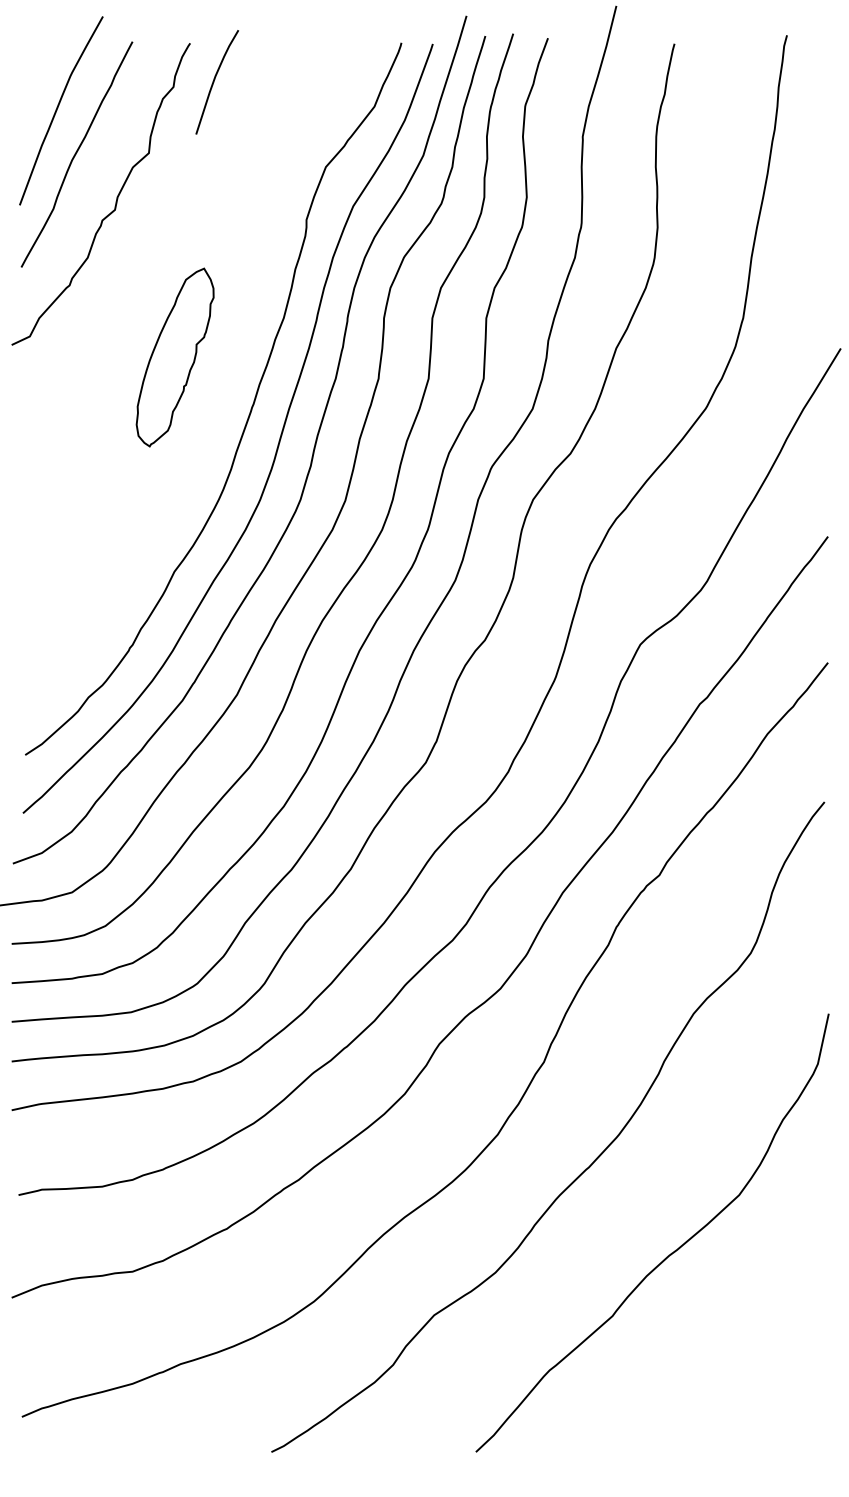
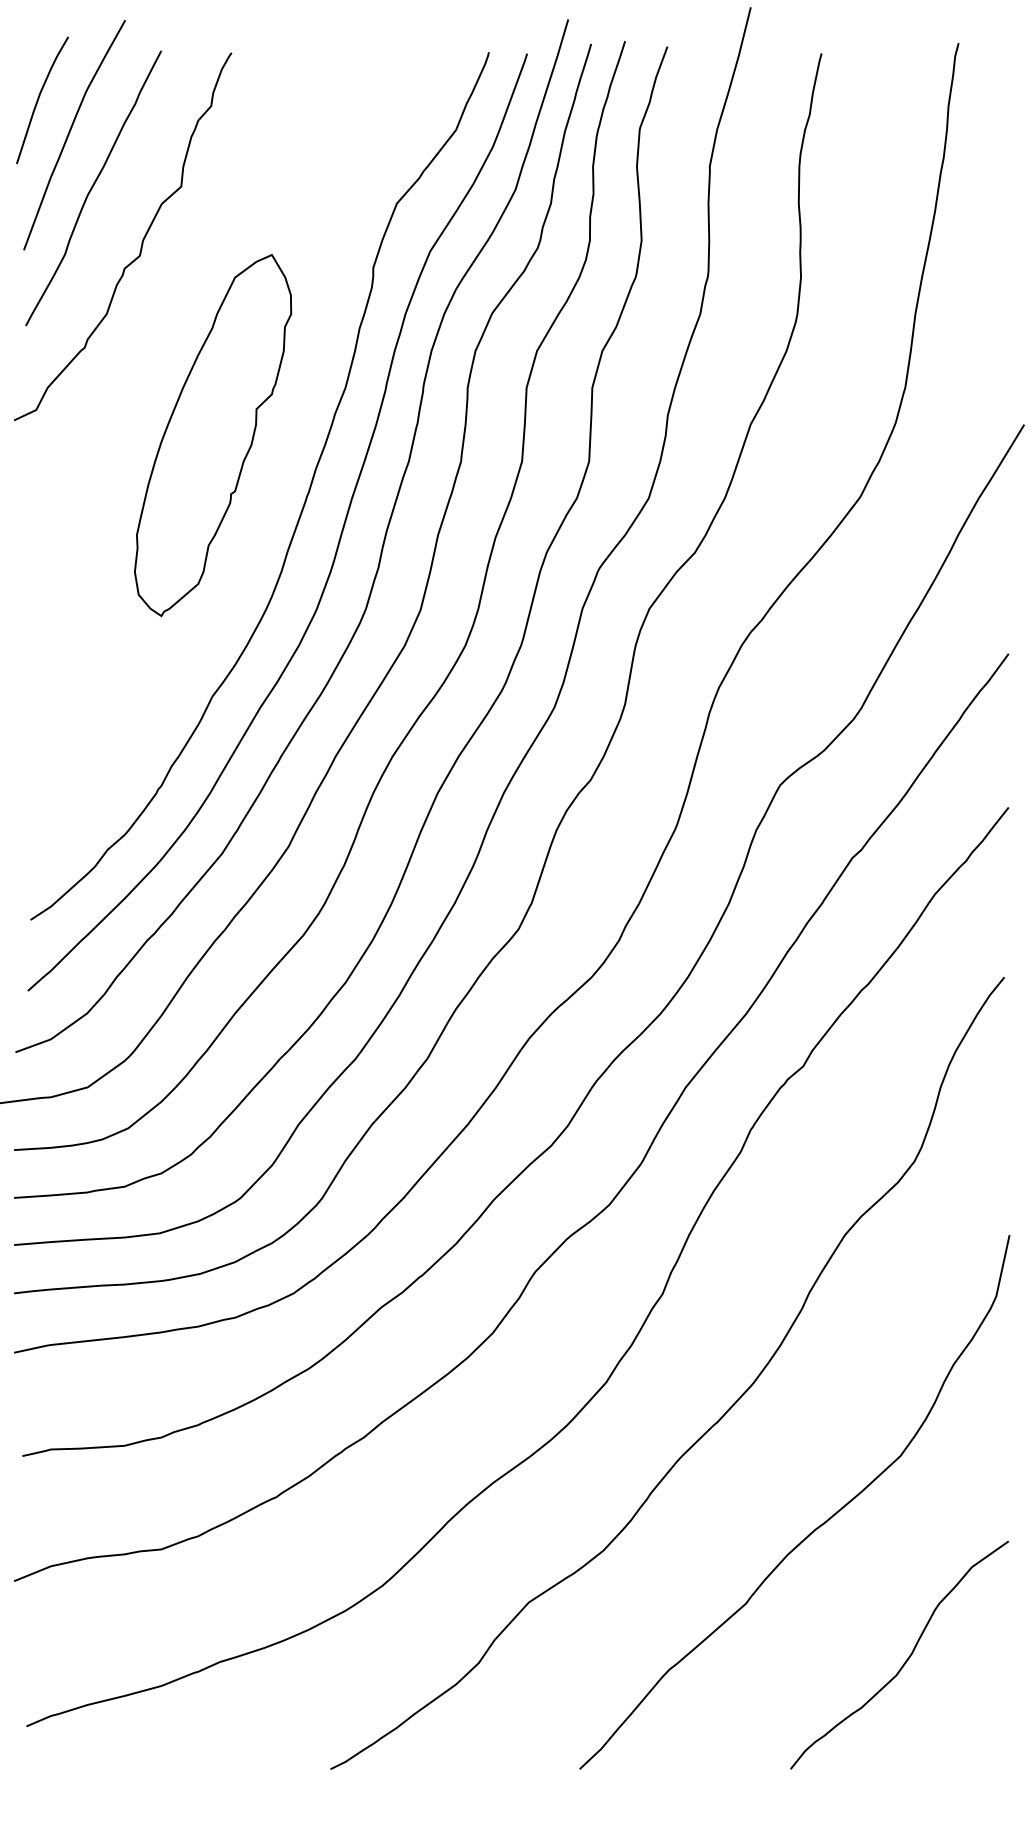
curve: (214, 80) -> (39, 98), moved
part: (175, 357) -> (213, 435), size x1.67
curve: (743, 1362) -> (905, 1660), added

